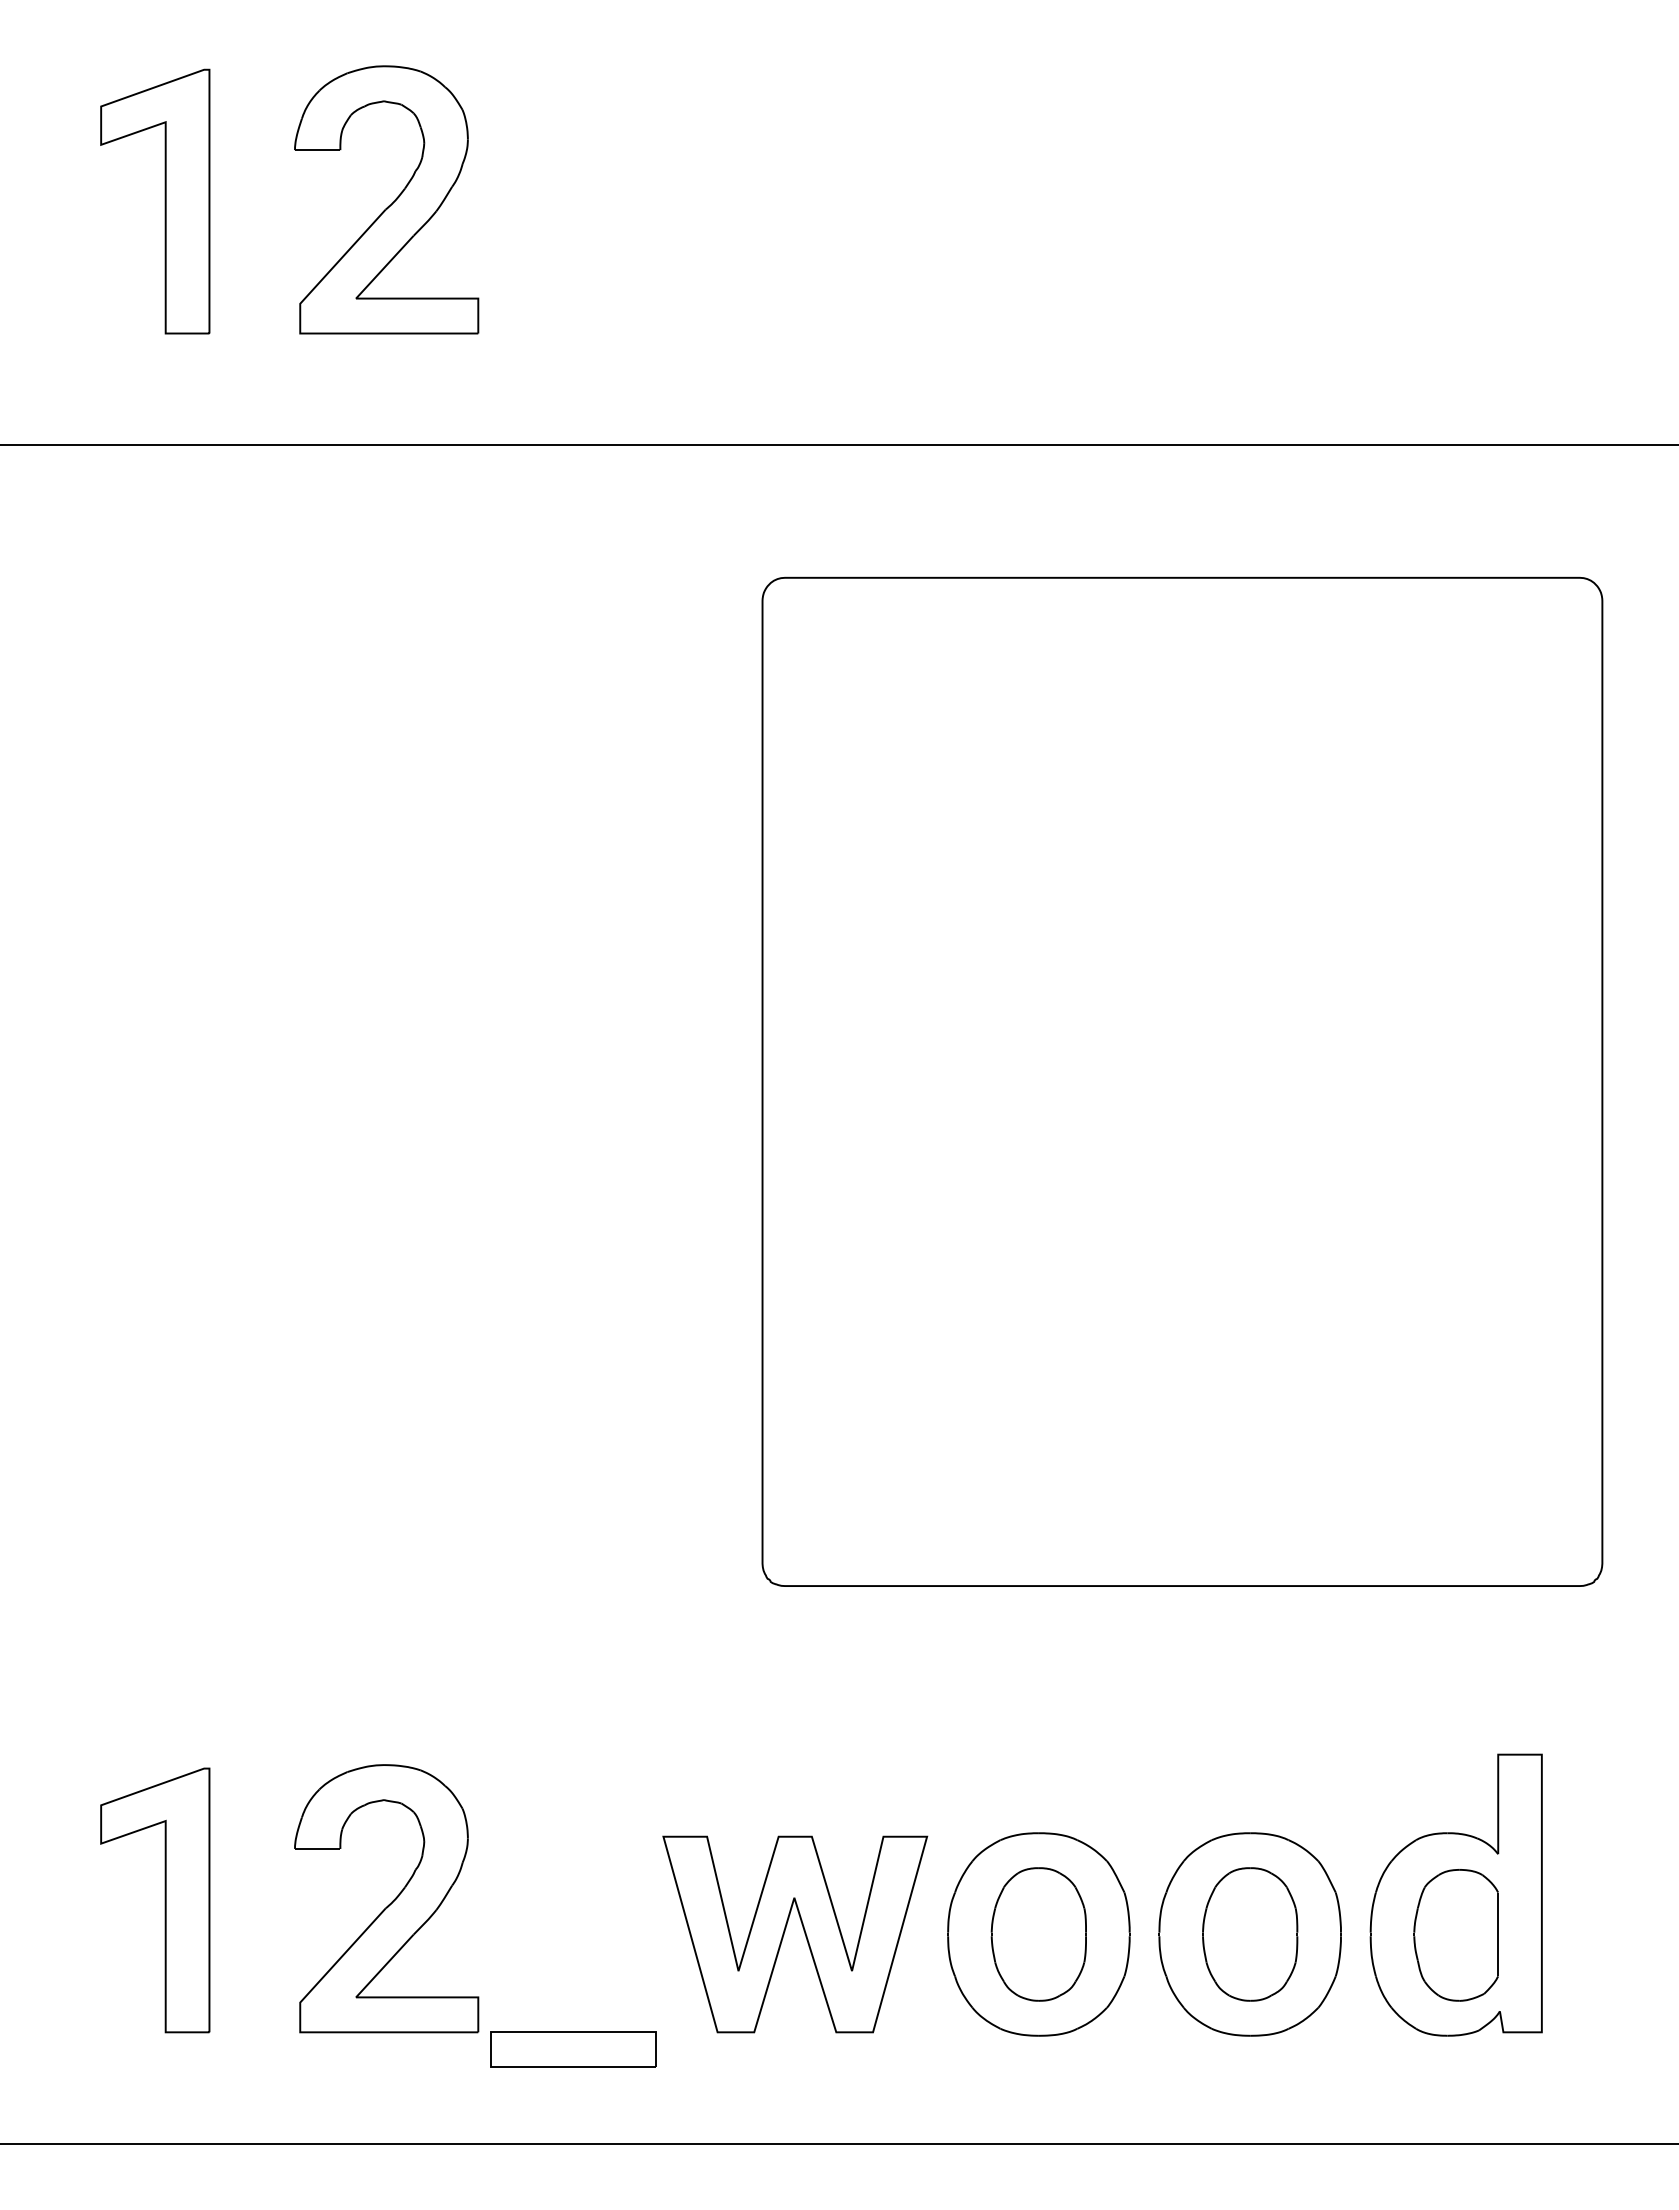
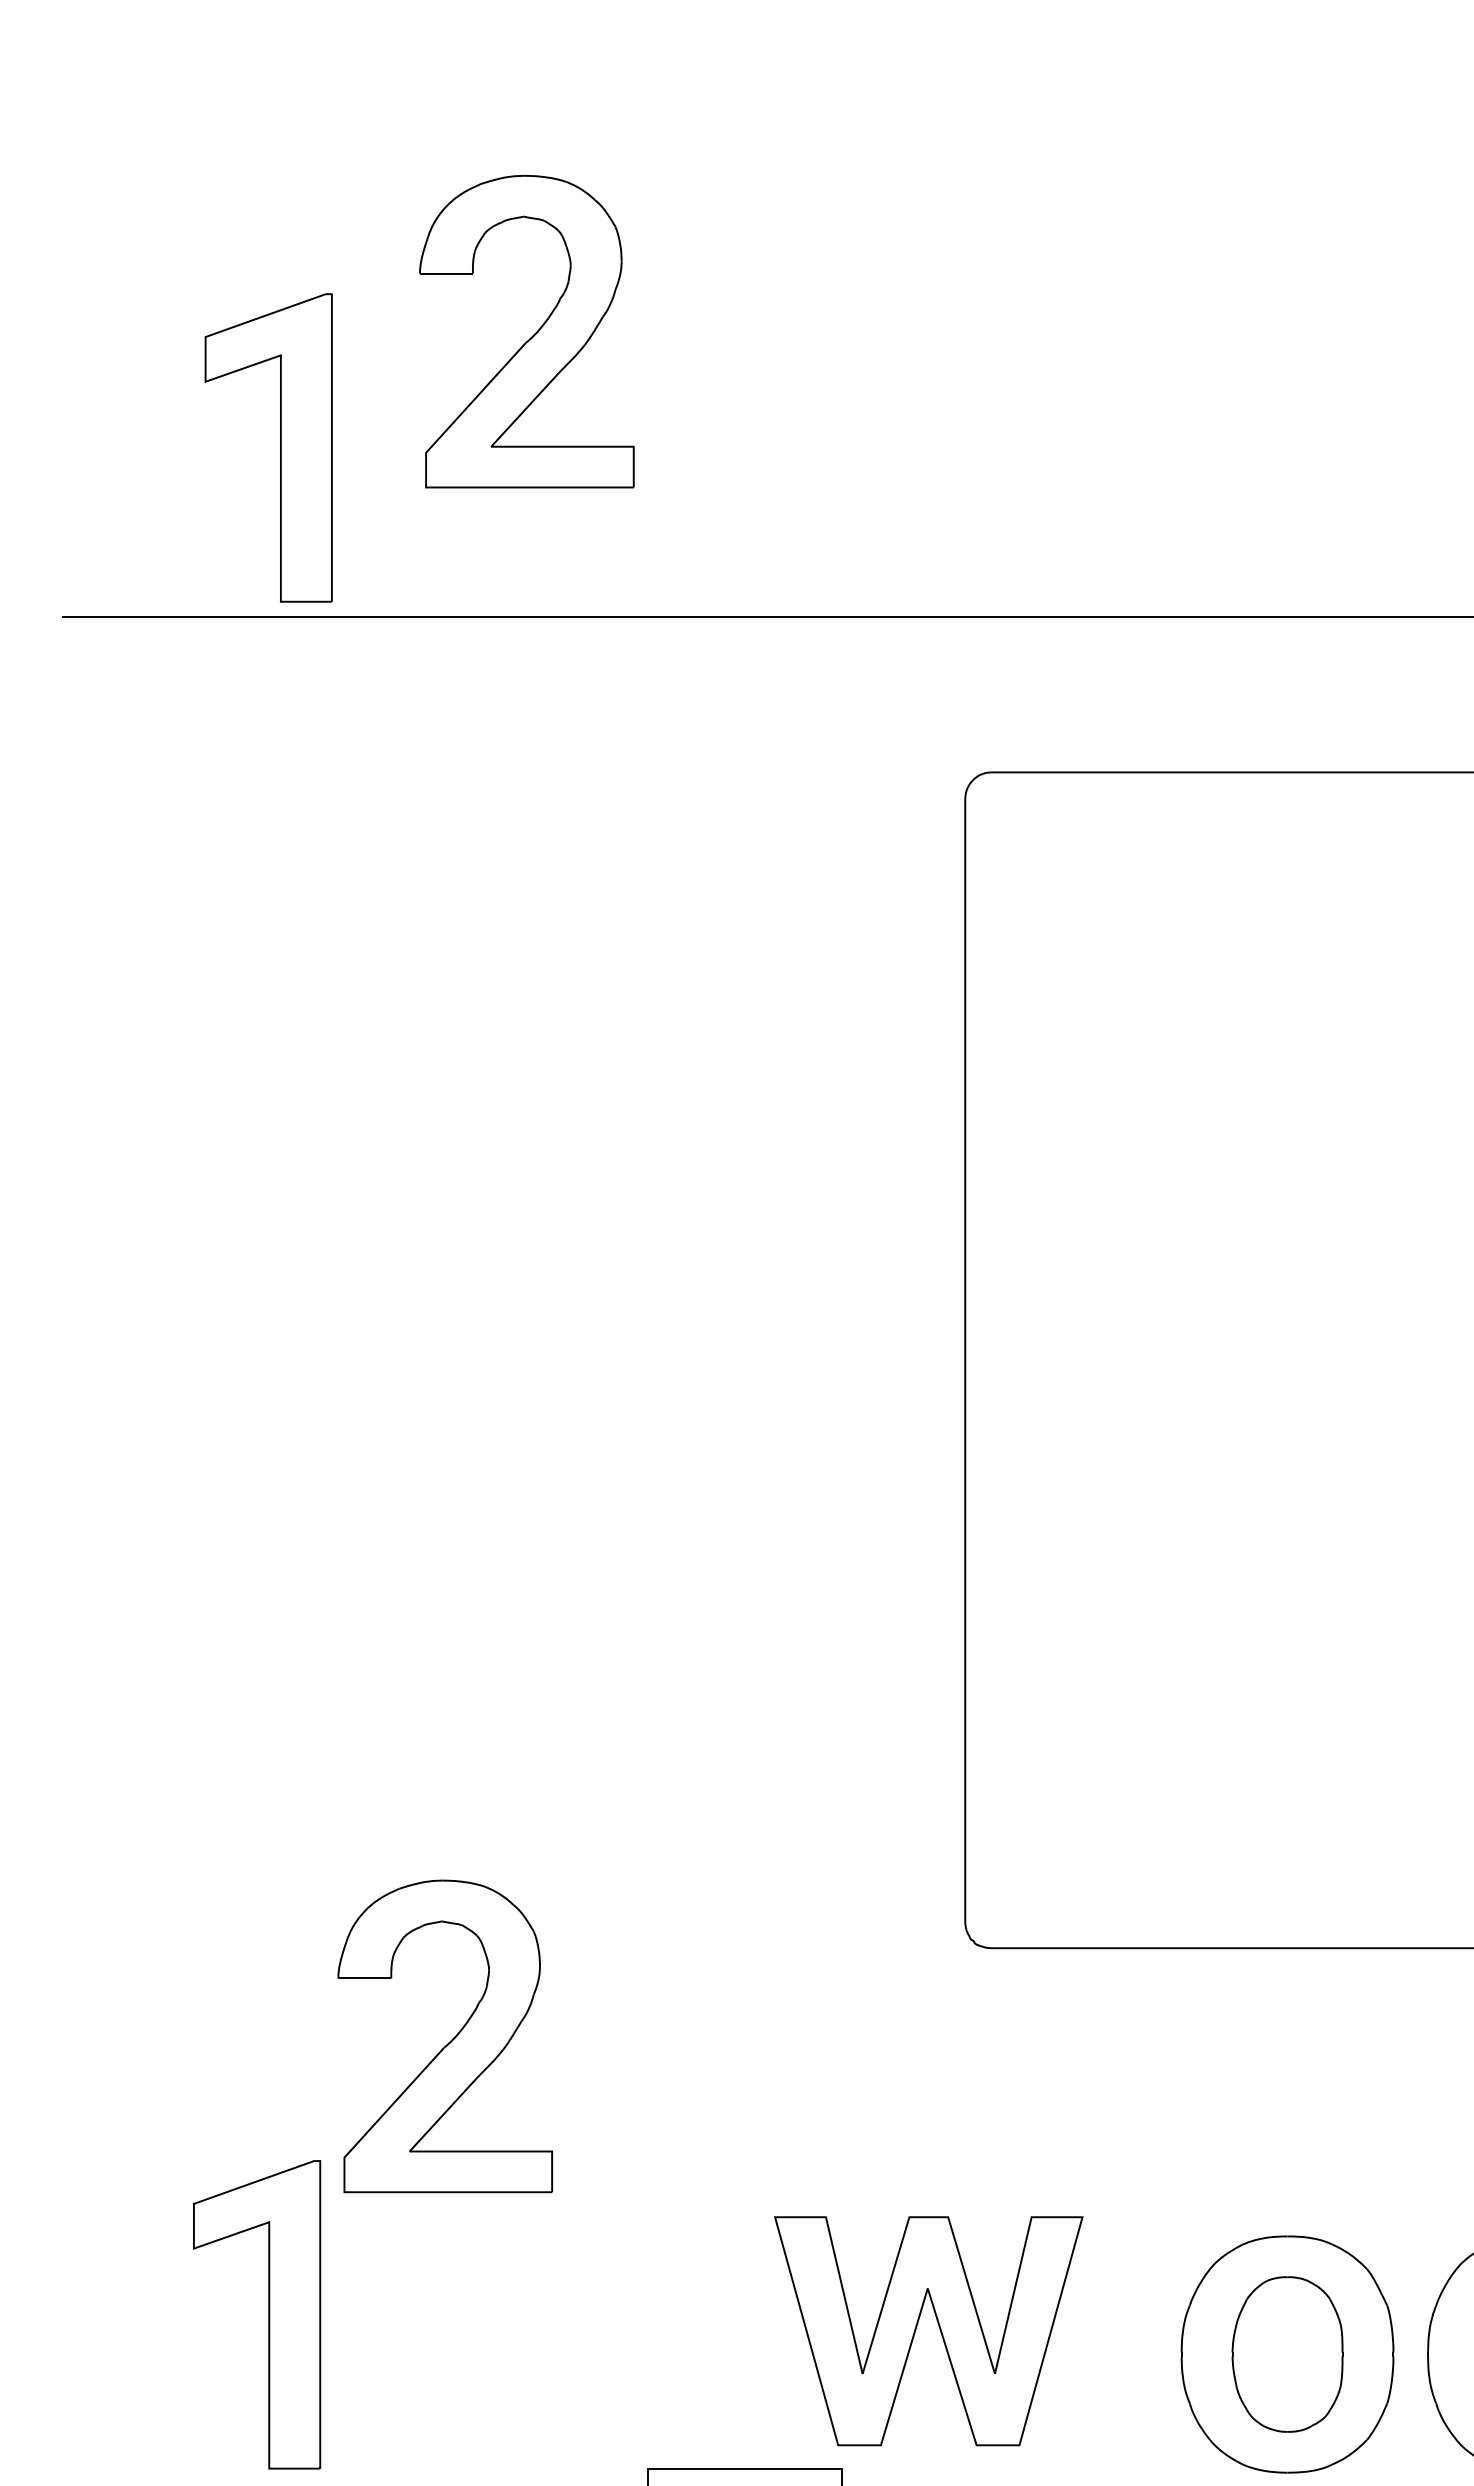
part: (164, 201) -> (279, 447), moved
part: (386, 1898) -> (445, 2036), moved
part: (803, 1930) -> (938, 2326), moved

